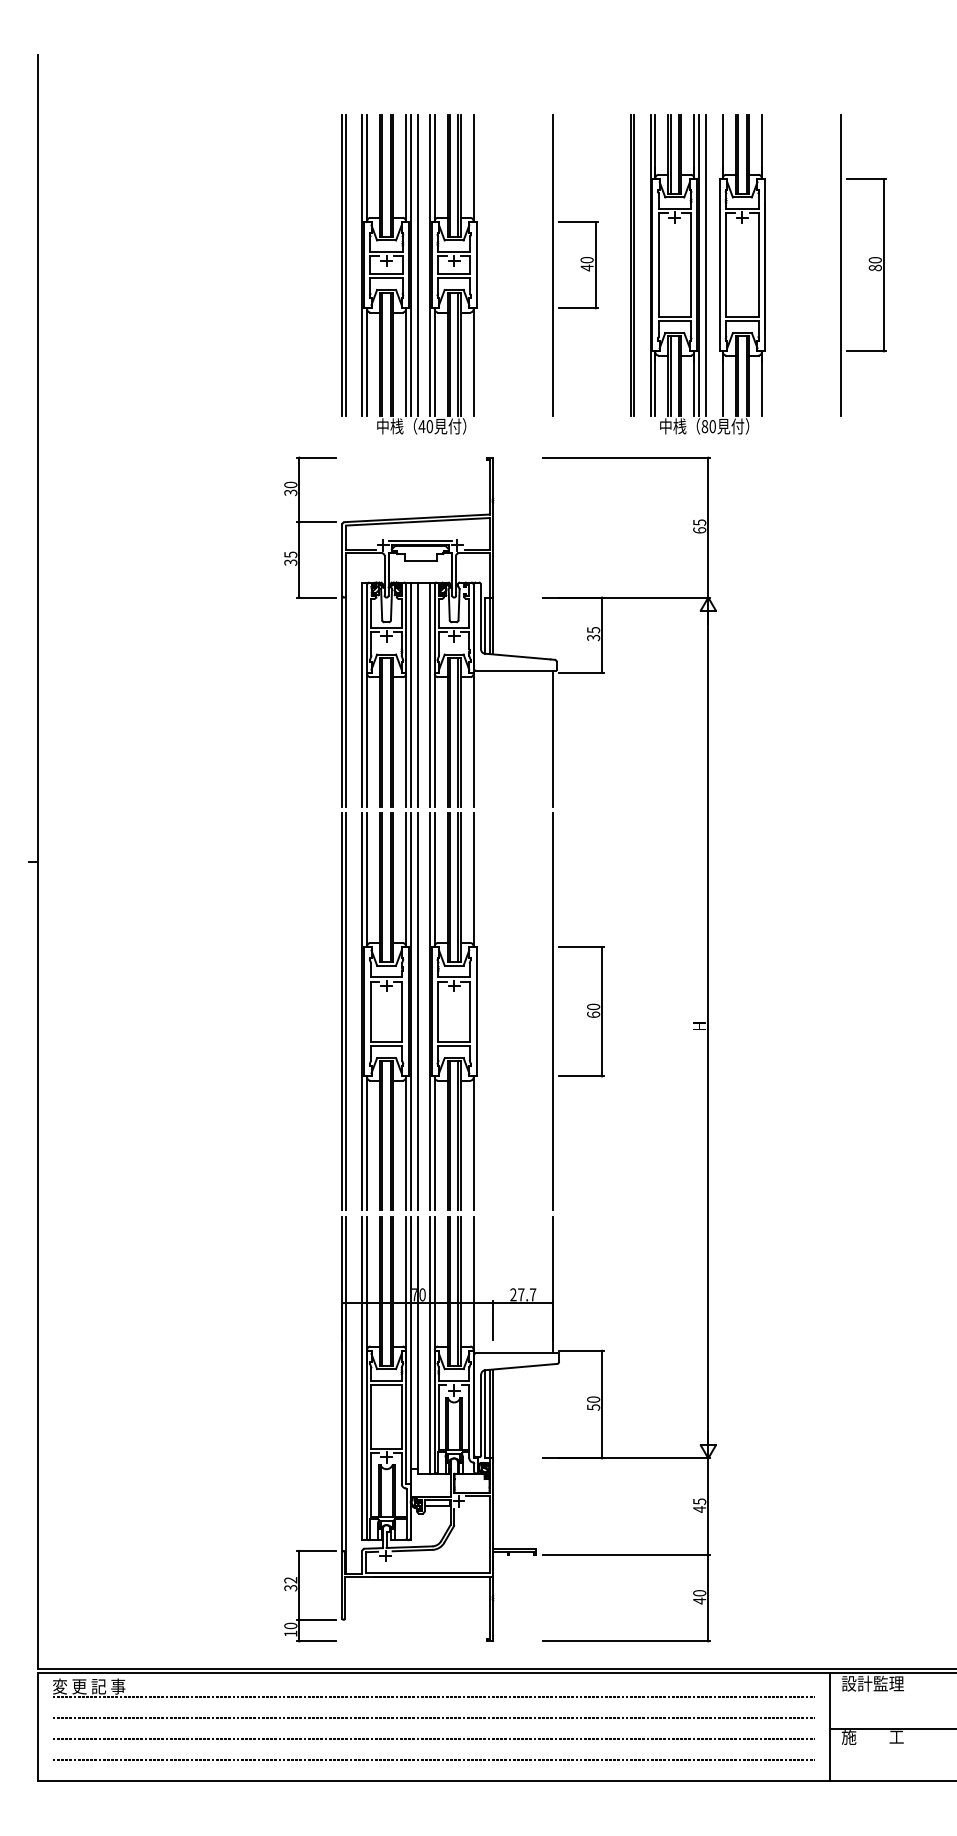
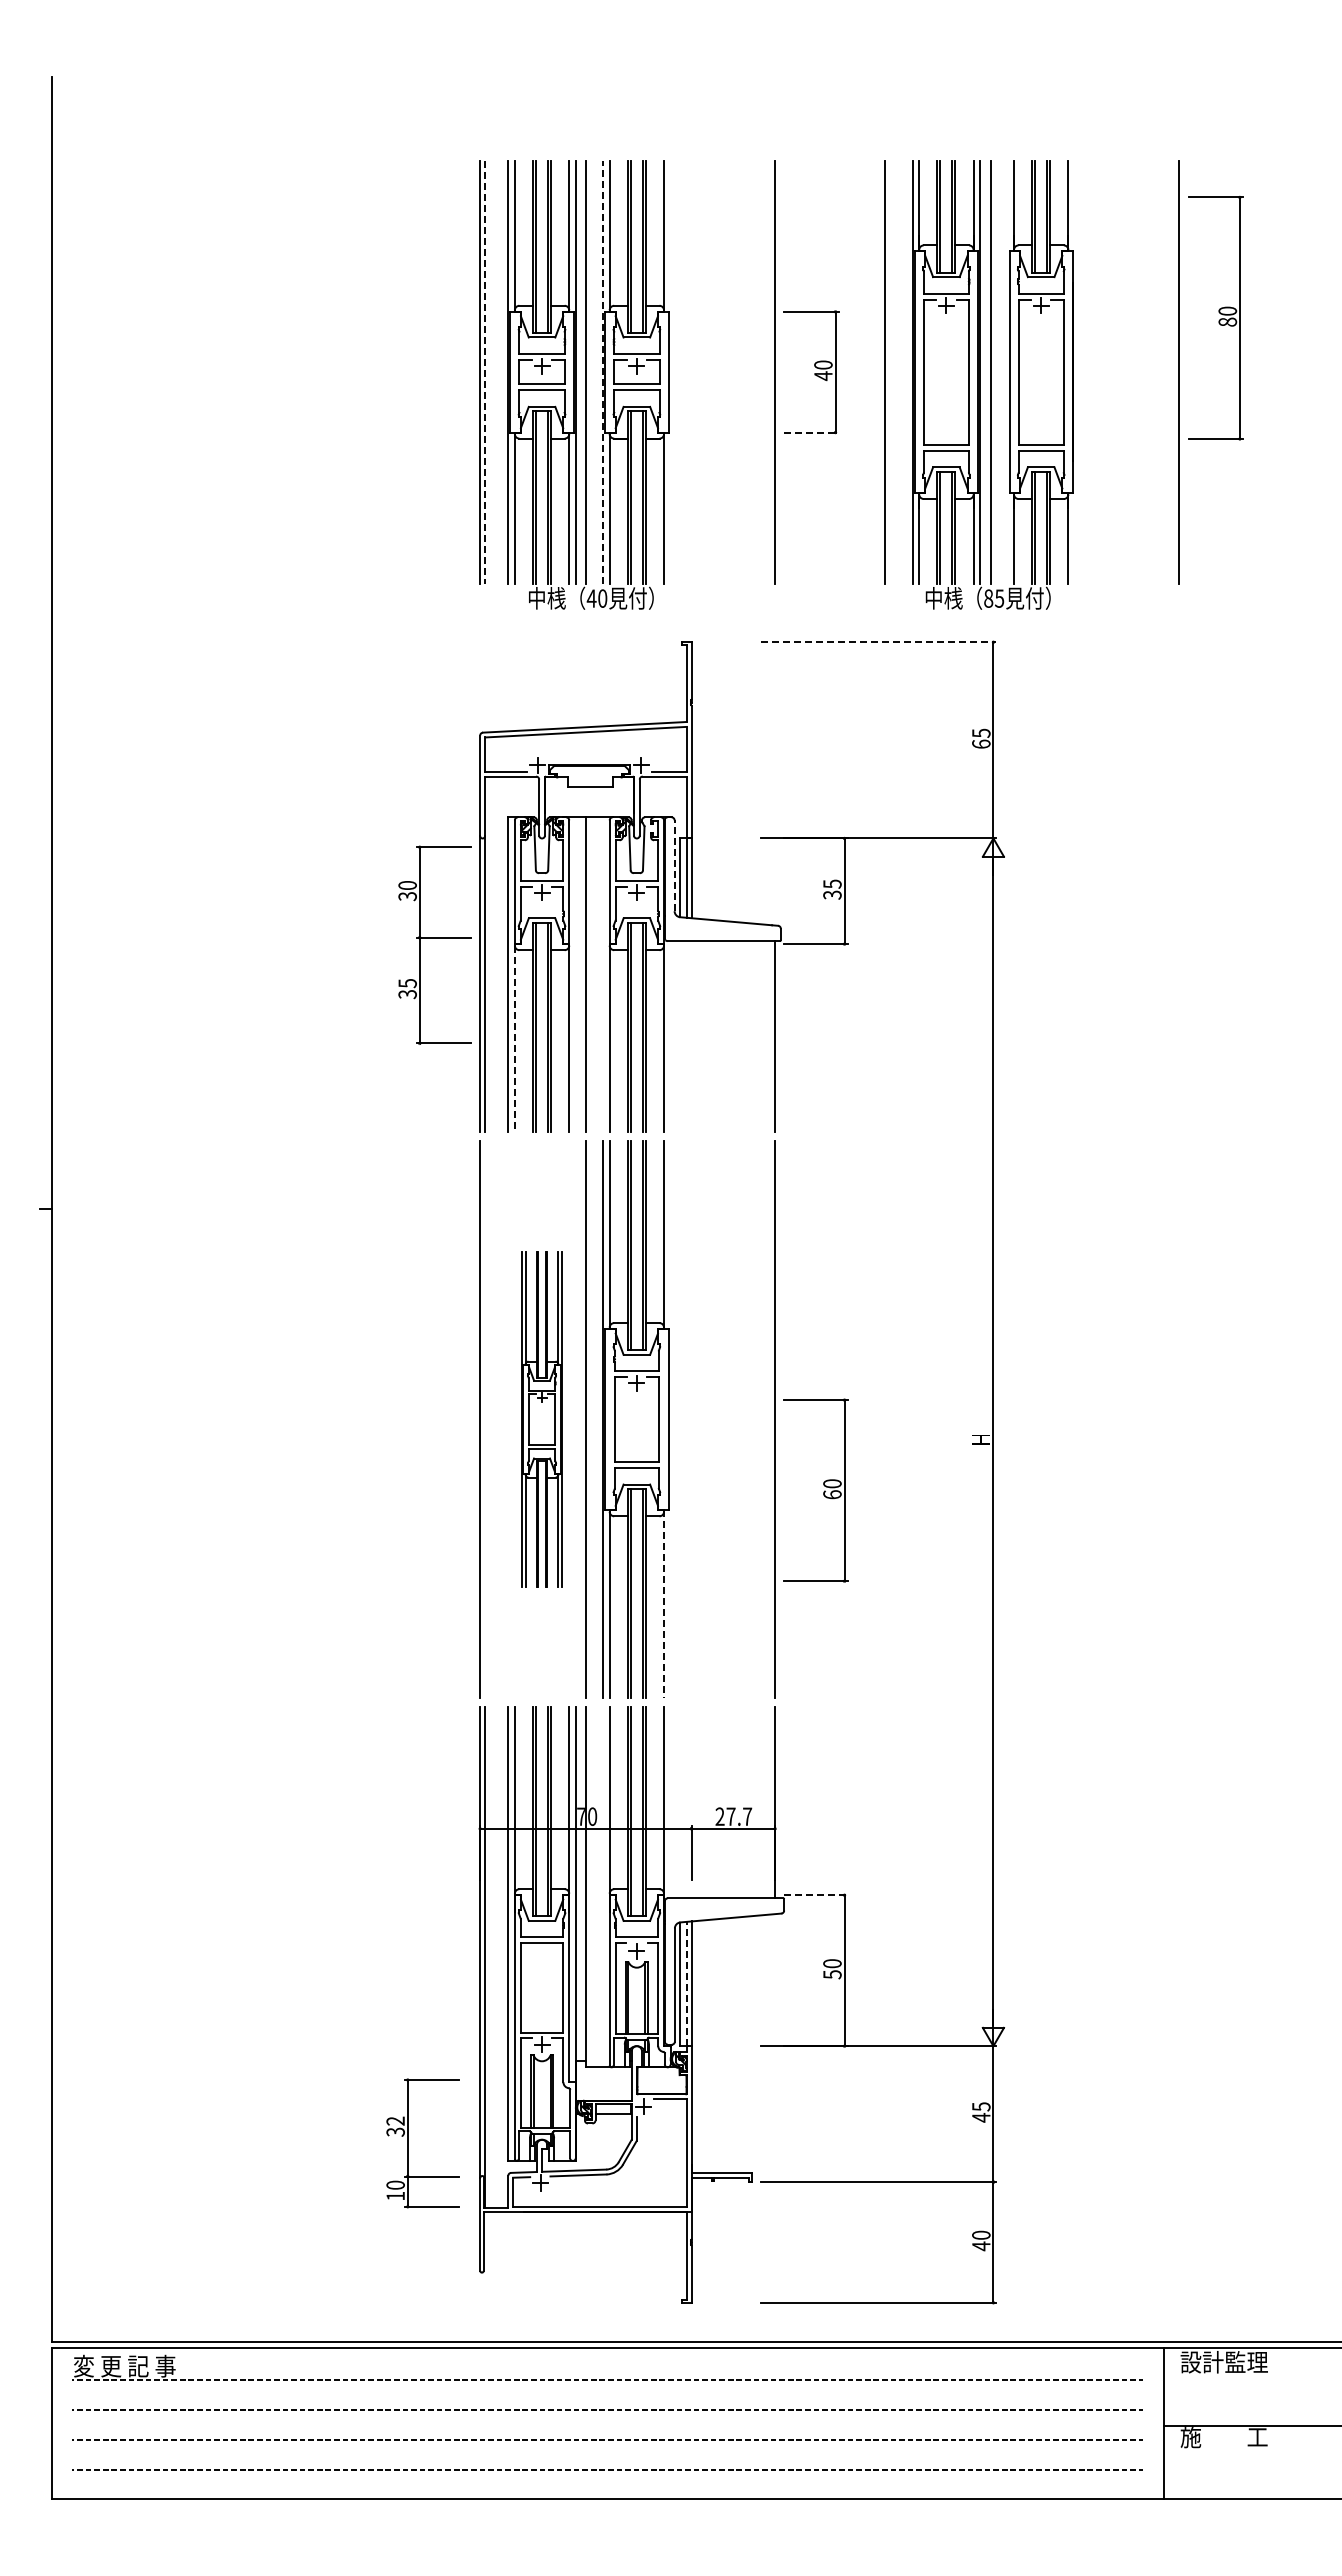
line: (430, 264) -> (603, 371), solid -> dashed
line: (634, 264) -> (889, 371), removed
line: (346, 265) -> (485, 372), solid -> dashed
part: (866, 265) -> (1215, 318), moved
line: (578, 308) -> (811, 432), solid -> dashed
text: (712, 426) -> (999, 598), 80 -> 85
line: (626, 457) -> (878, 642), solid -> dashed
part: (309, 527) -> (434, 944), moved
line: (420, 541) -> (589, 759), removed
line: (480, 616) -> (674, 865), solid -> dashed
line: (410, 694) -> (575, 974), removed
line: (430, 694) -> (603, 974), removed
line: (366, 740) -> (514, 1039), solid -> dashed
line: (346, 1011) -> (485, 1419), removed
part: (386, 1011) -> (541, 1419), size x0.6
part: (587, 1013) -> (823, 1492), moved
line: (473, 1143) -> (664, 1604), solid -> dashed
line: (430, 1345) -> (603, 1887), removed
line: (581, 1351) -> (815, 1895), solid -> dashed
line: (489, 1413) -> (686, 1983), solid -> dashed
part: (299, 1596) -> (408, 2143), moved

